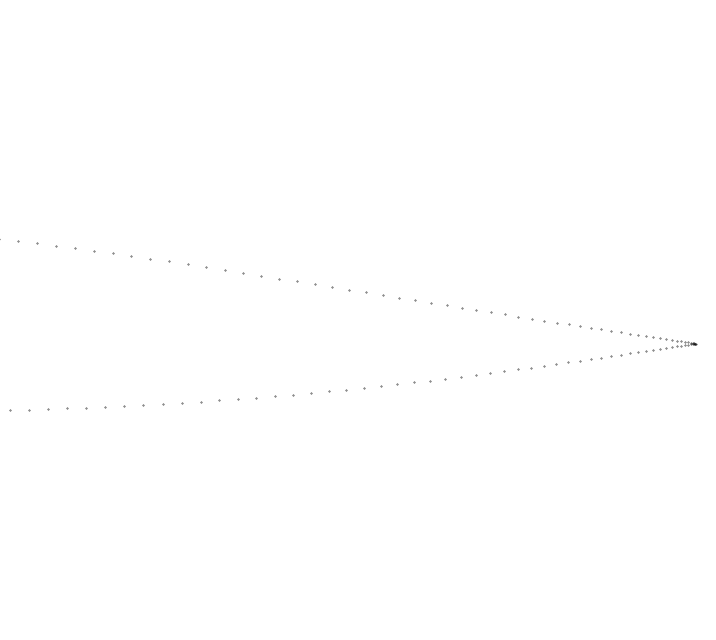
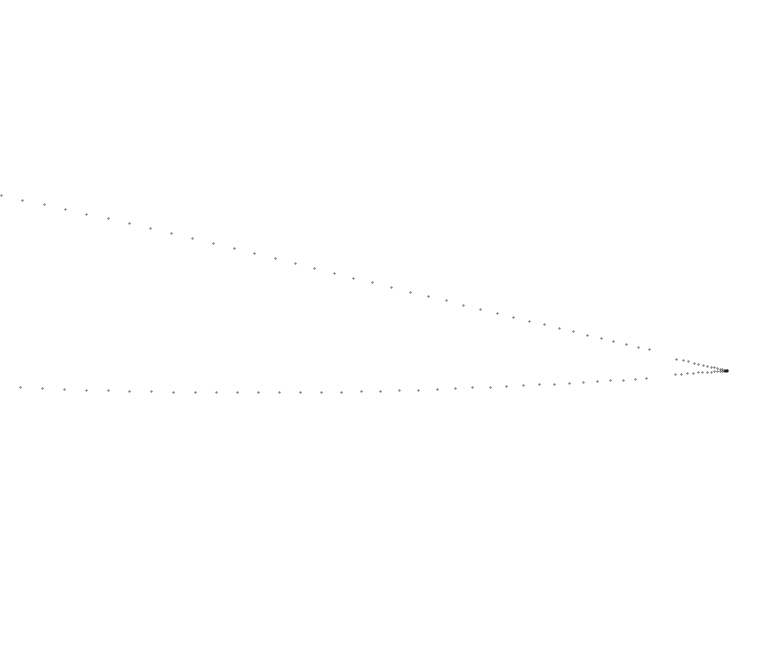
part: (658, 343) -> (701, 368), size x0.6

